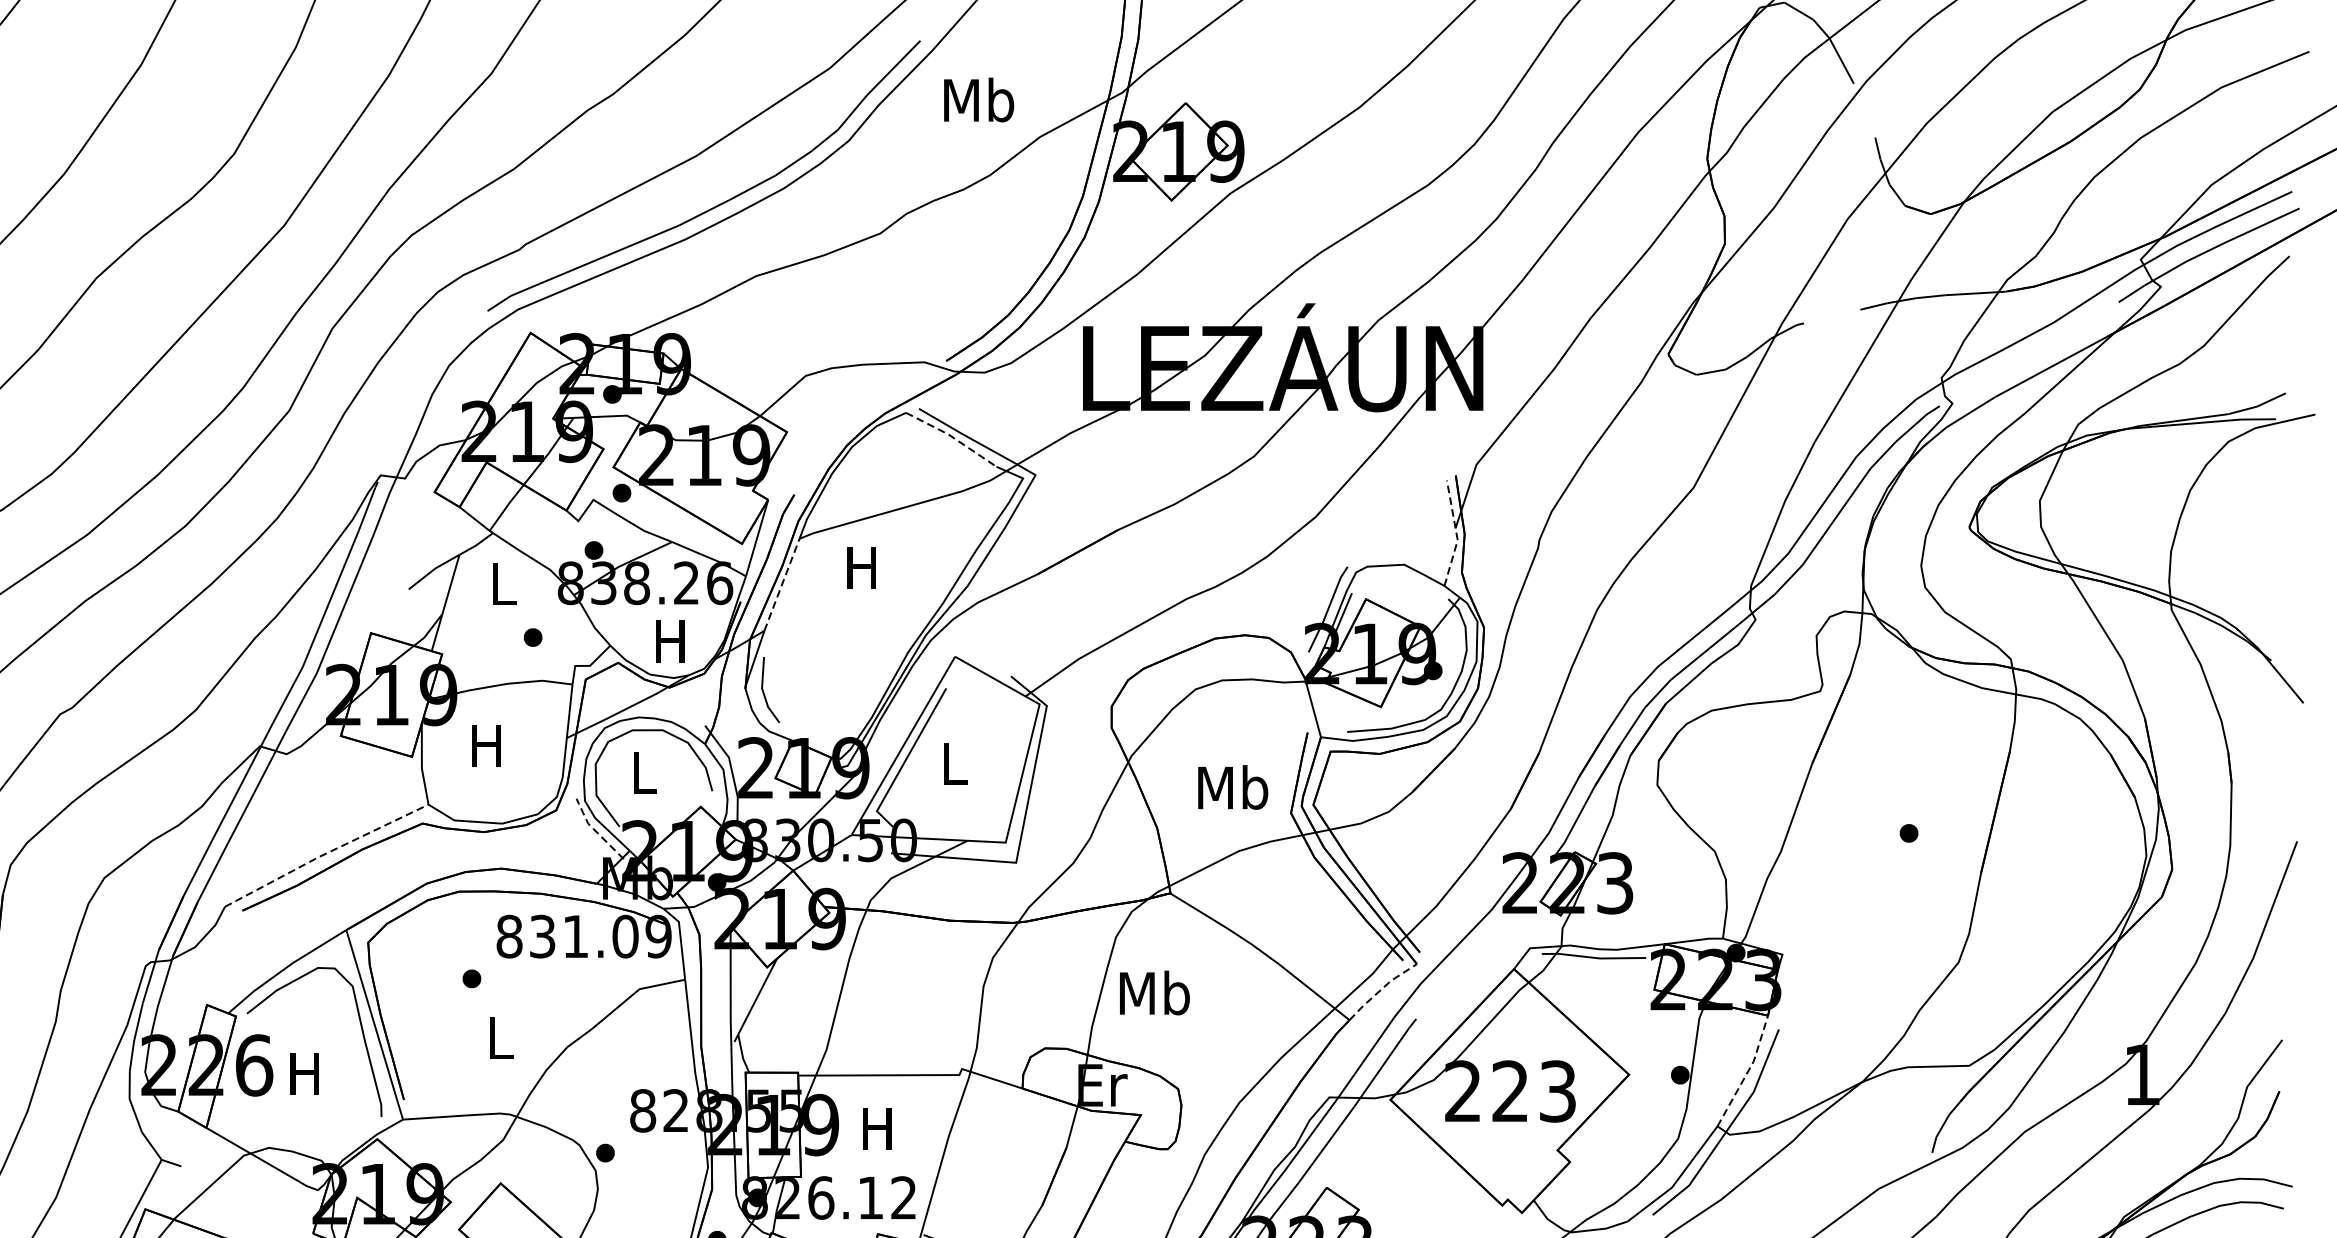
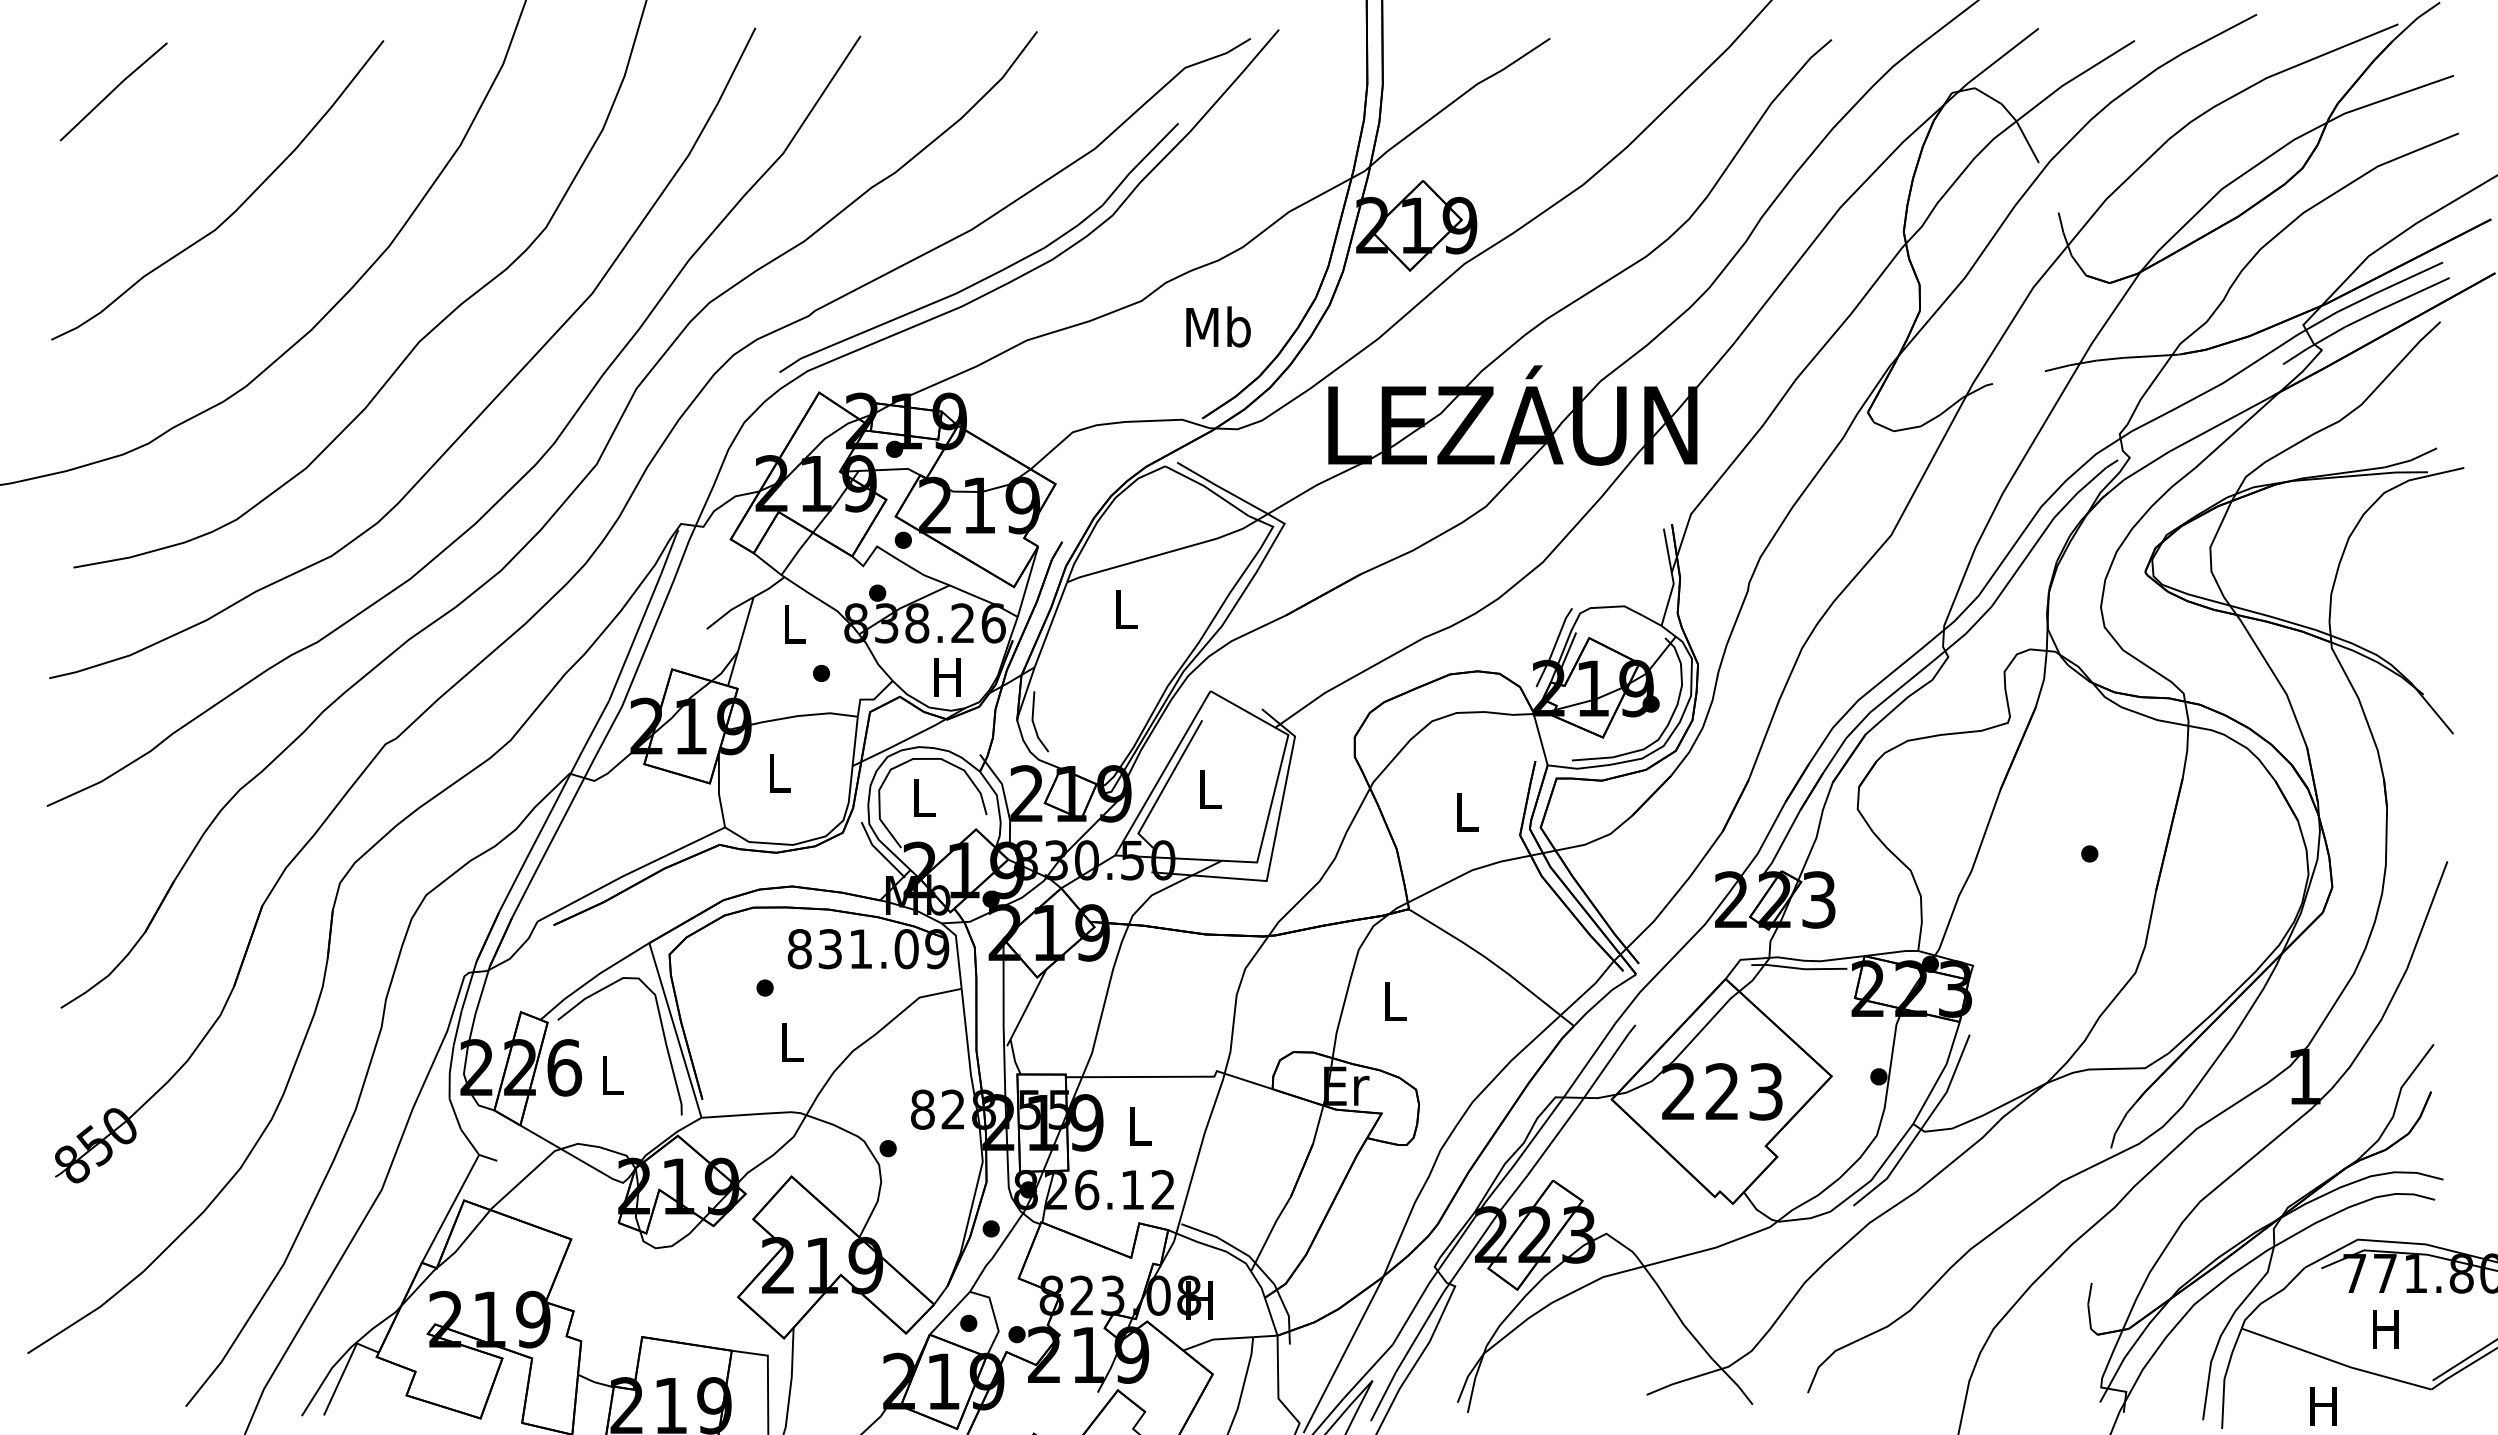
text: (979, 99) -> (1218, 326), moved
line: (951, 436) -> (1207, 488), dashed -> solid
line: (1456, 533) -> (1672, 577), dashed -> solid
text: (861, 568) -> (1124, 609), H -> L
line: (782, 584) -> (1051, 624), dashed -> solid
text: (486, 746) -> (778, 773), H -> L
text: (1232, 787) -> (1466, 811), Mb -> L
line: (596, 830) -> (879, 851), dashed -> solid
line: (324, 854) -> (629, 873), dashed -> solid
line: (1381, 989) -> (1603, 997), dashed -> solid
text: (1154, 992) -> (1394, 1000), Mb -> L
line: (1748, 1071) -> (1941, 1073), dashed -> solid
text: (305, 1073) -> (611, 1075), H -> L
text: (877, 1129) -> (1138, 1126), H -> L

